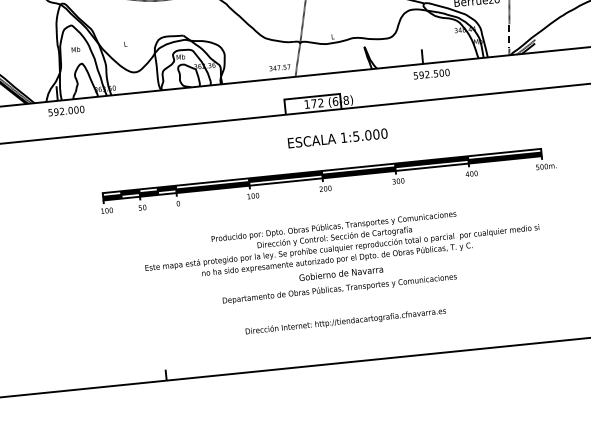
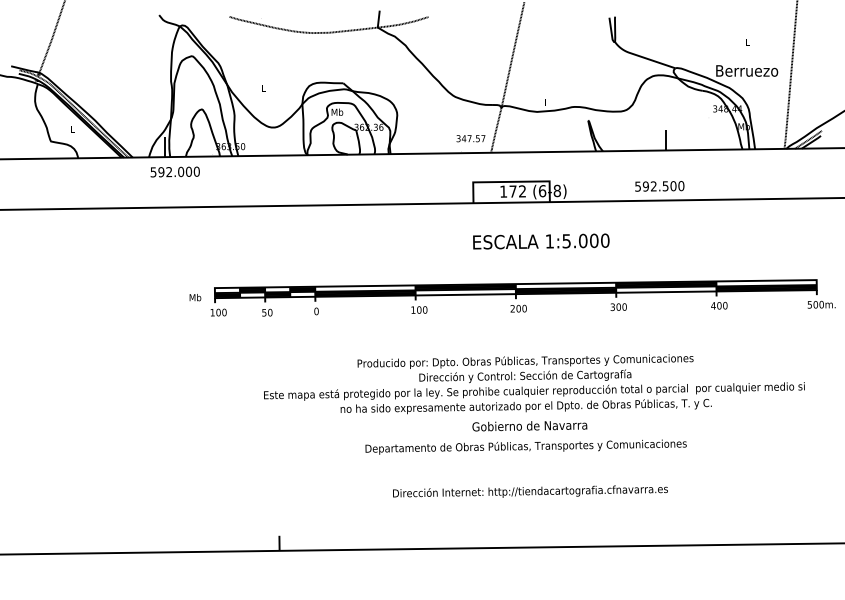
text: (75, 49) -> (195, 297), moved
text: (431, 74) -> (659, 186), moved

